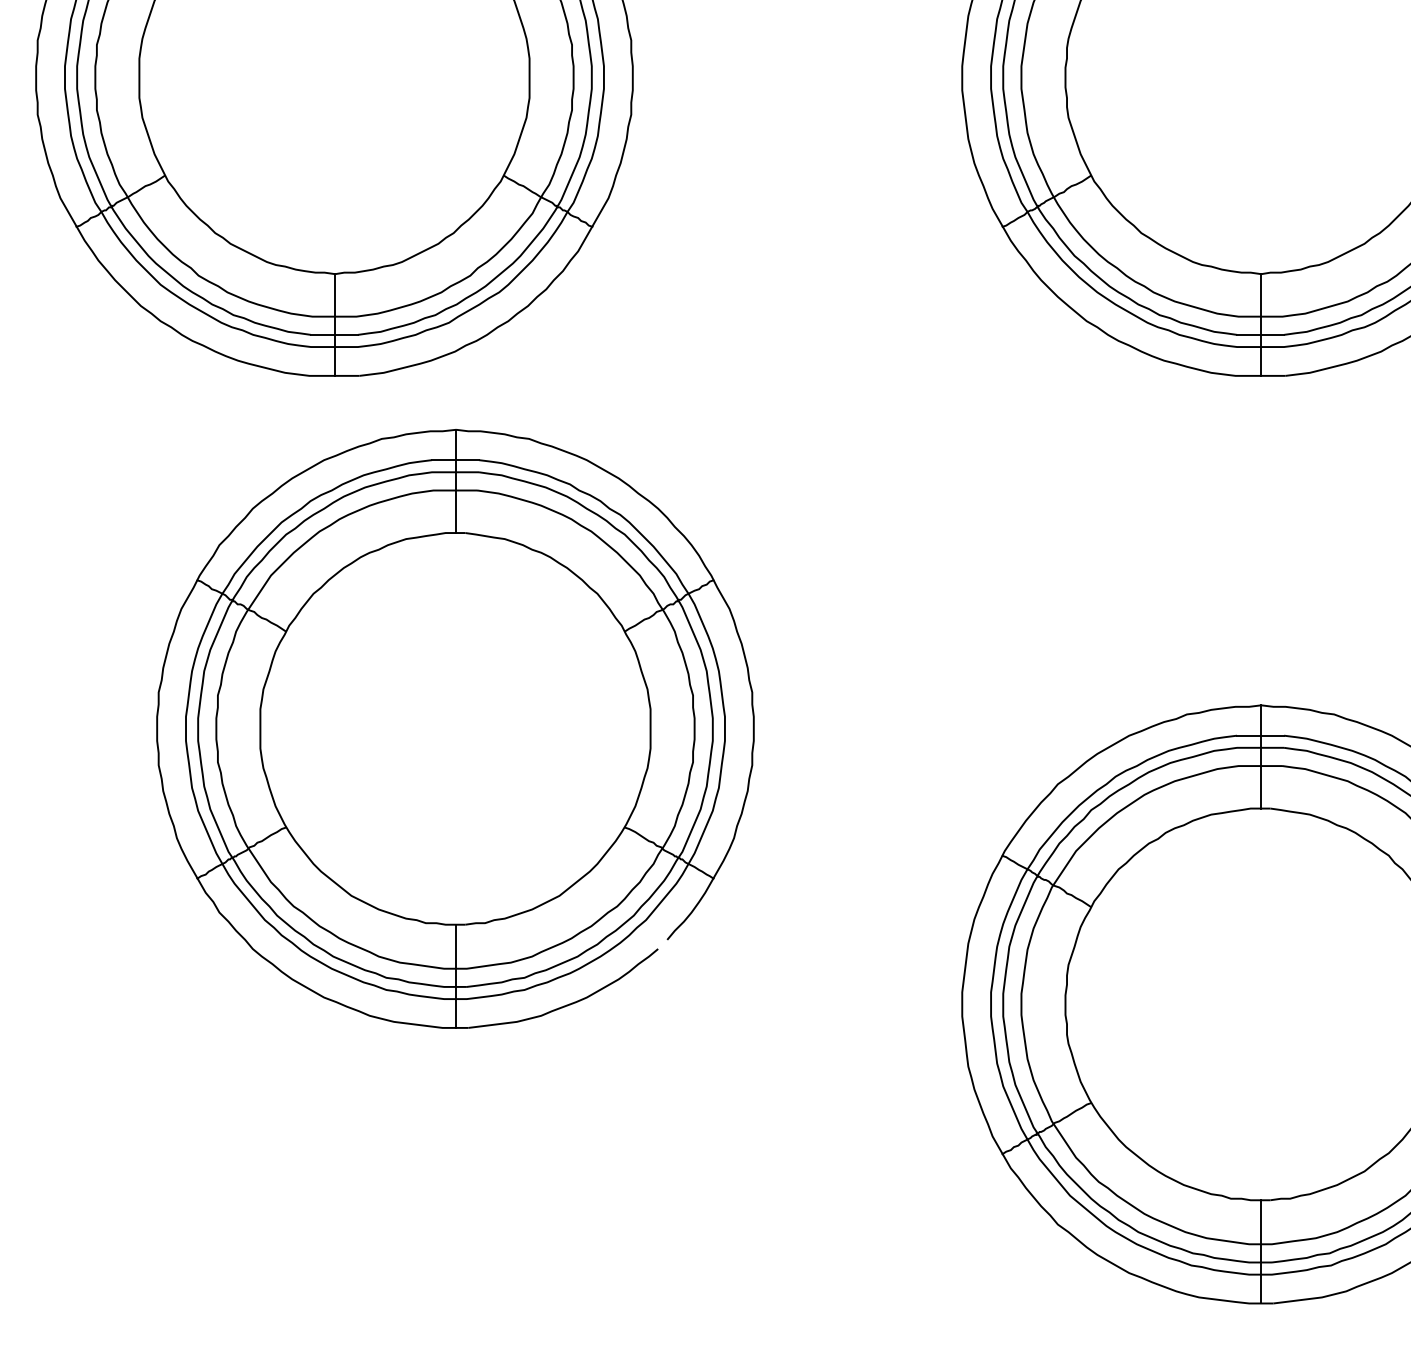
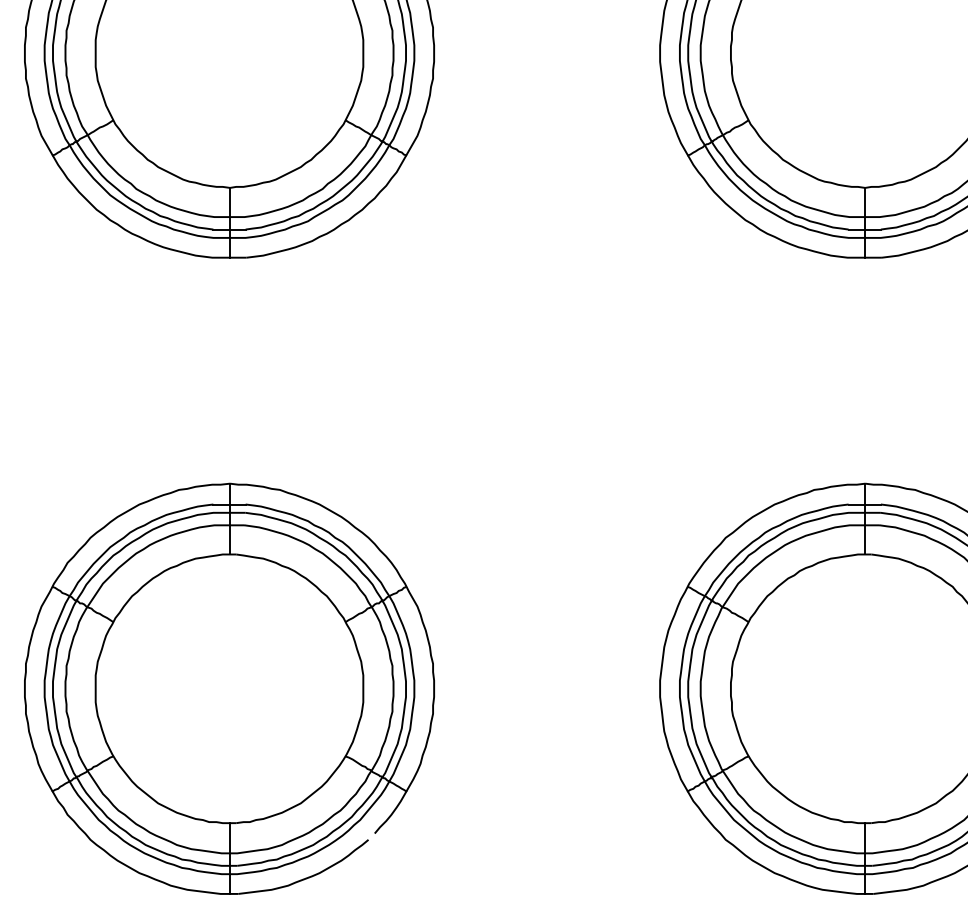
part: (455, 728) -> (229, 688), moved

